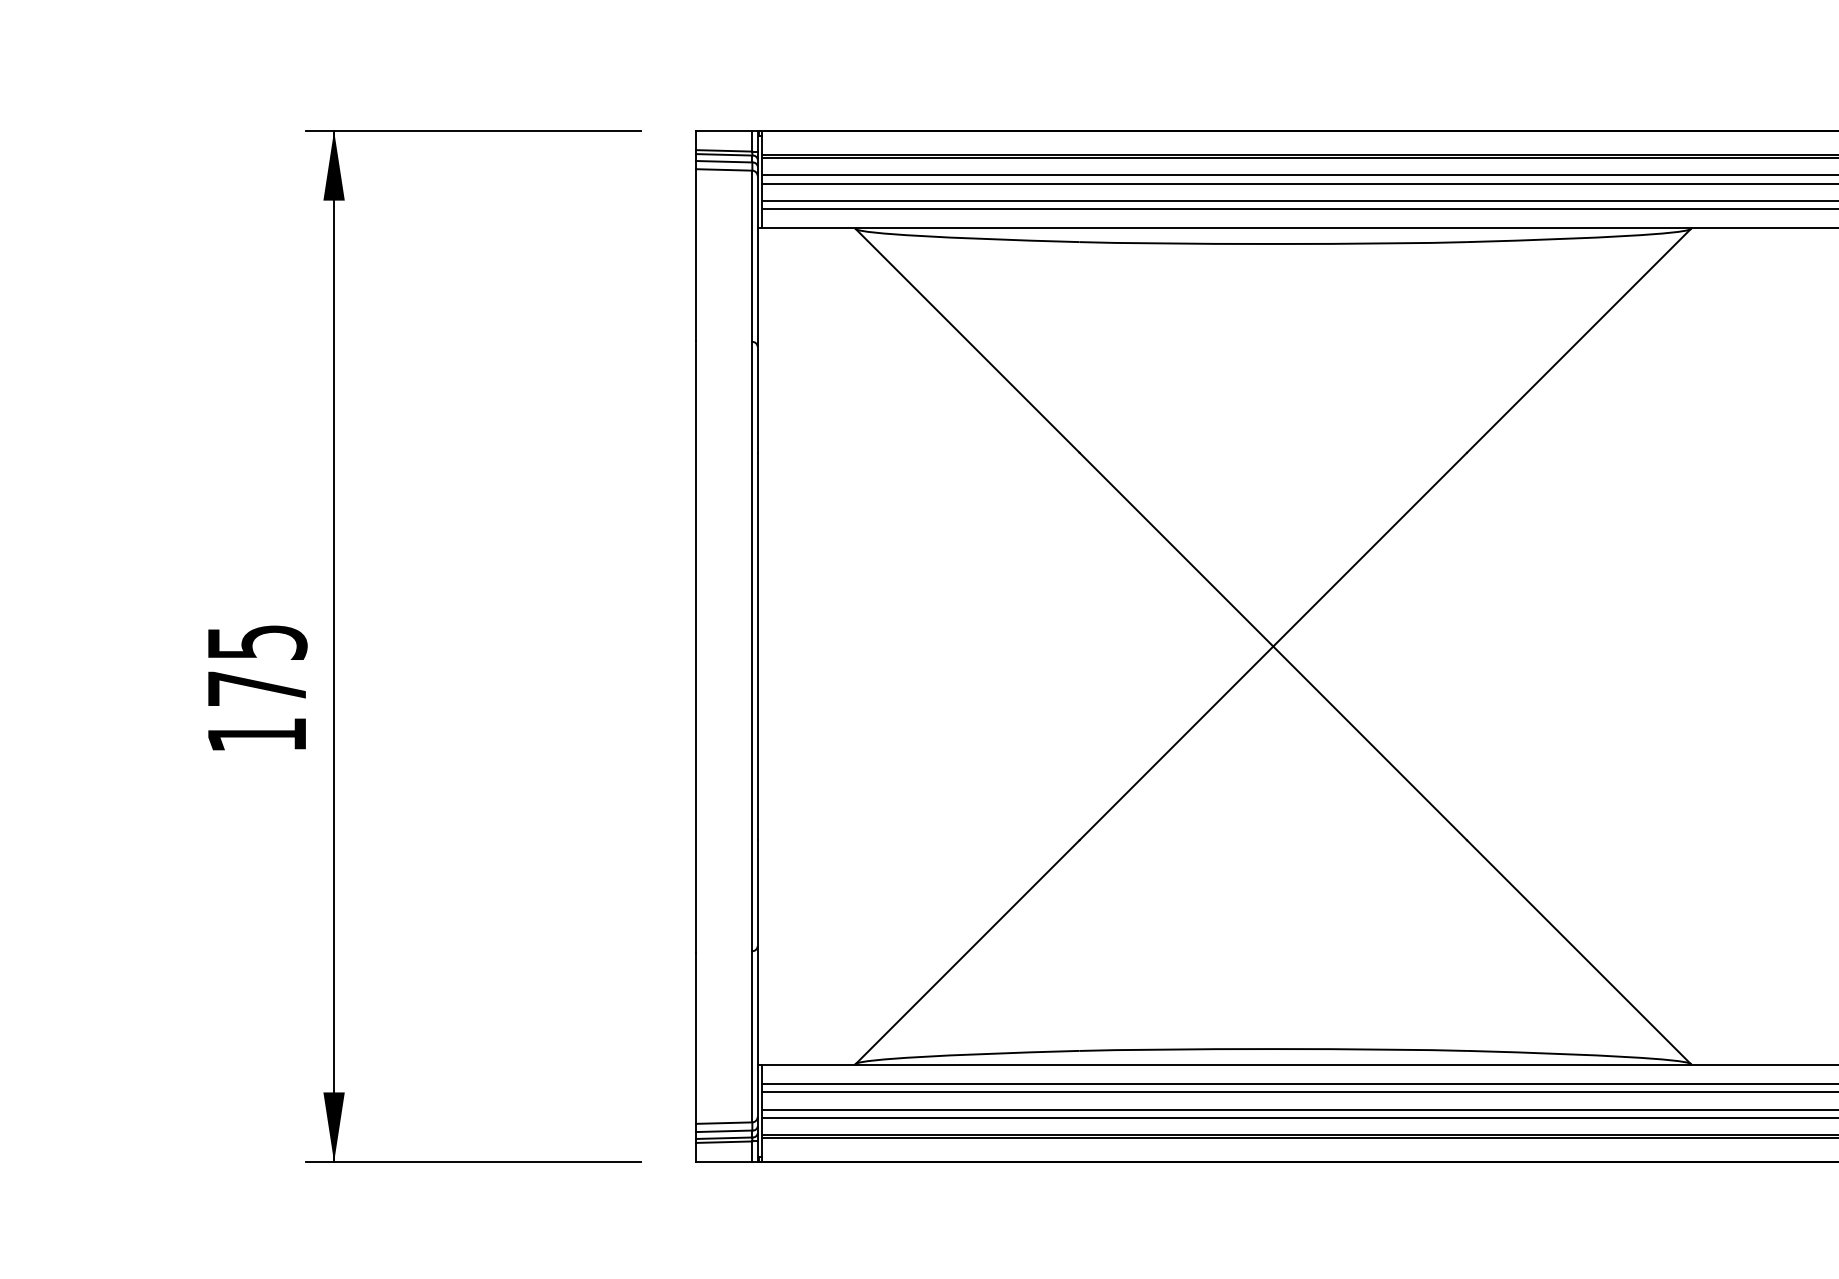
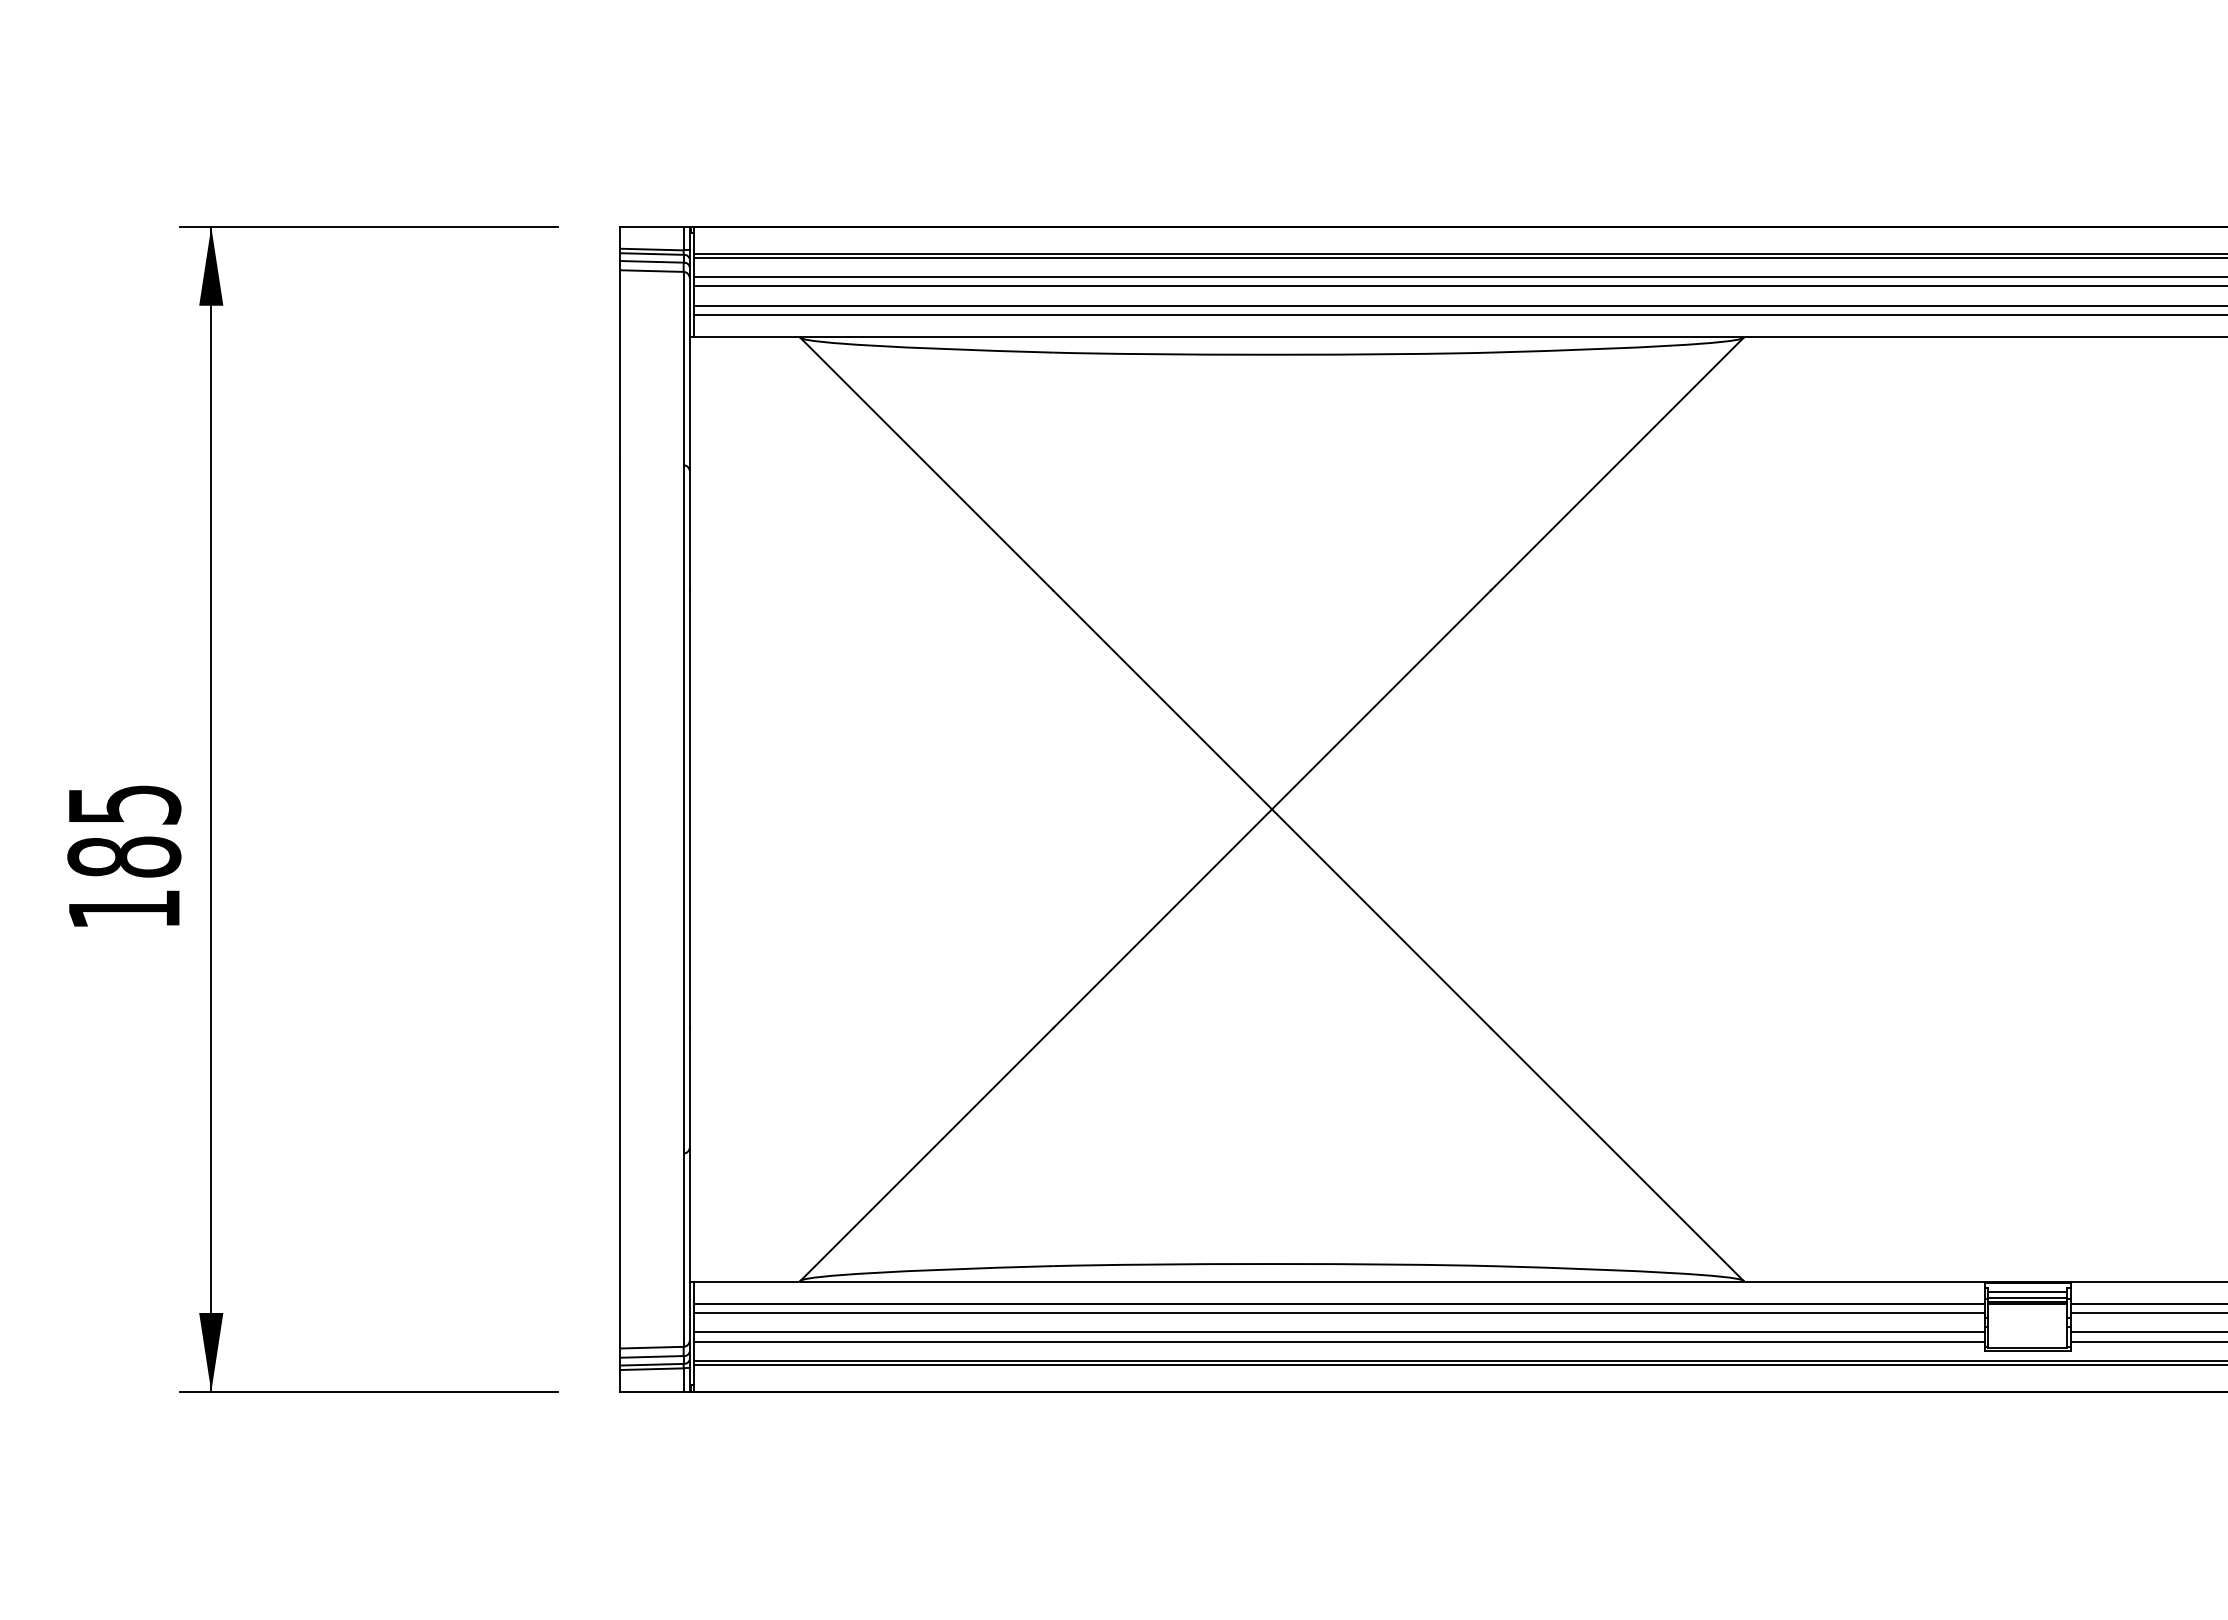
text: (257, 688) -> (124, 856), 175 -> 185

